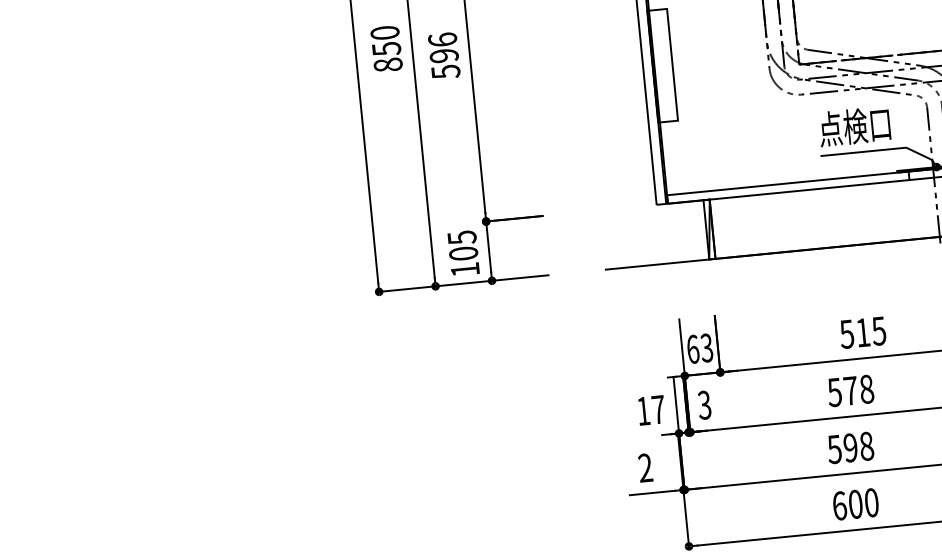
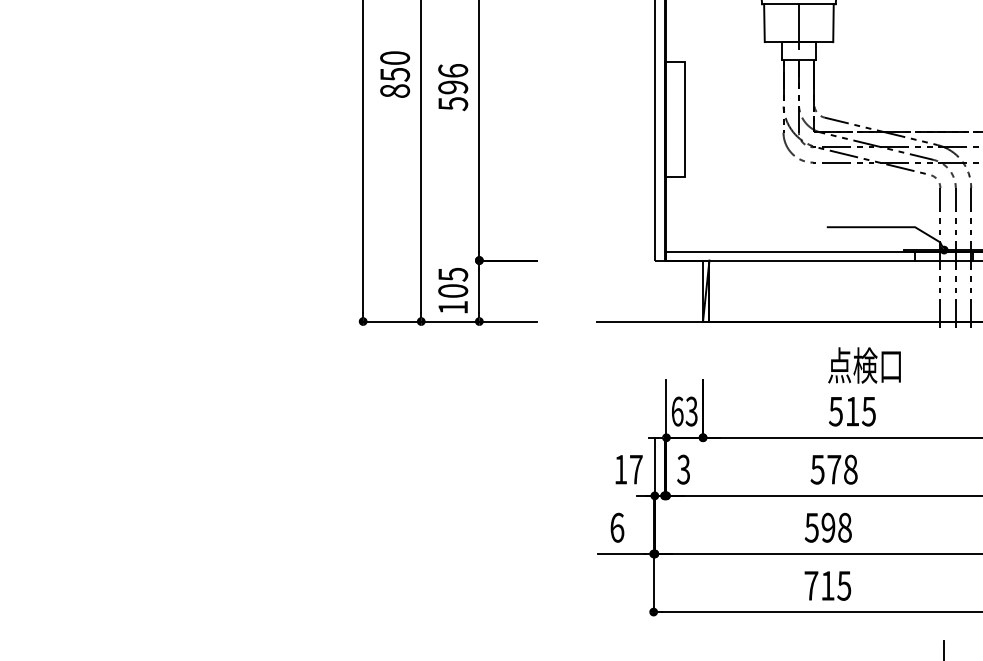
text: (854, 126) -> (864, 365), moved
text: (645, 467) -> (617, 527), 2 -> 6
text: (855, 504) -> (827, 585), 600 -> 715

